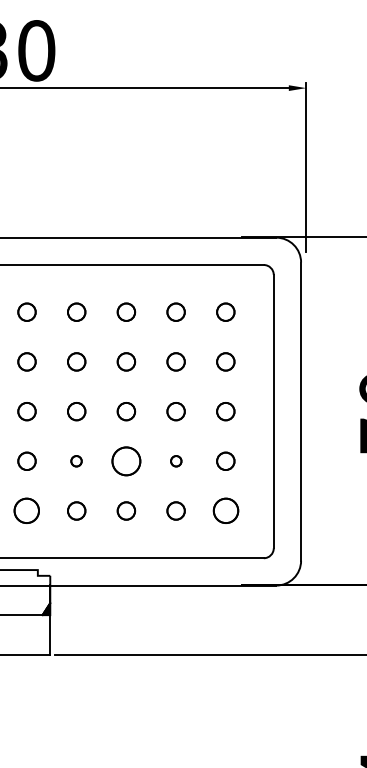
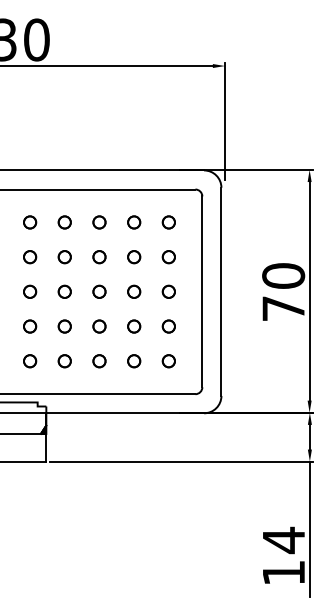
circle: (76, 461) -> (64, 326), size x1.67
circle: (126, 461) -> (99, 326), size x0.62
circle: (176, 461) -> (134, 326), size x1.67
circle: (27, 511) -> (30, 361), size x0.71
circle: (225, 511) -> (168, 361), size x0.71

